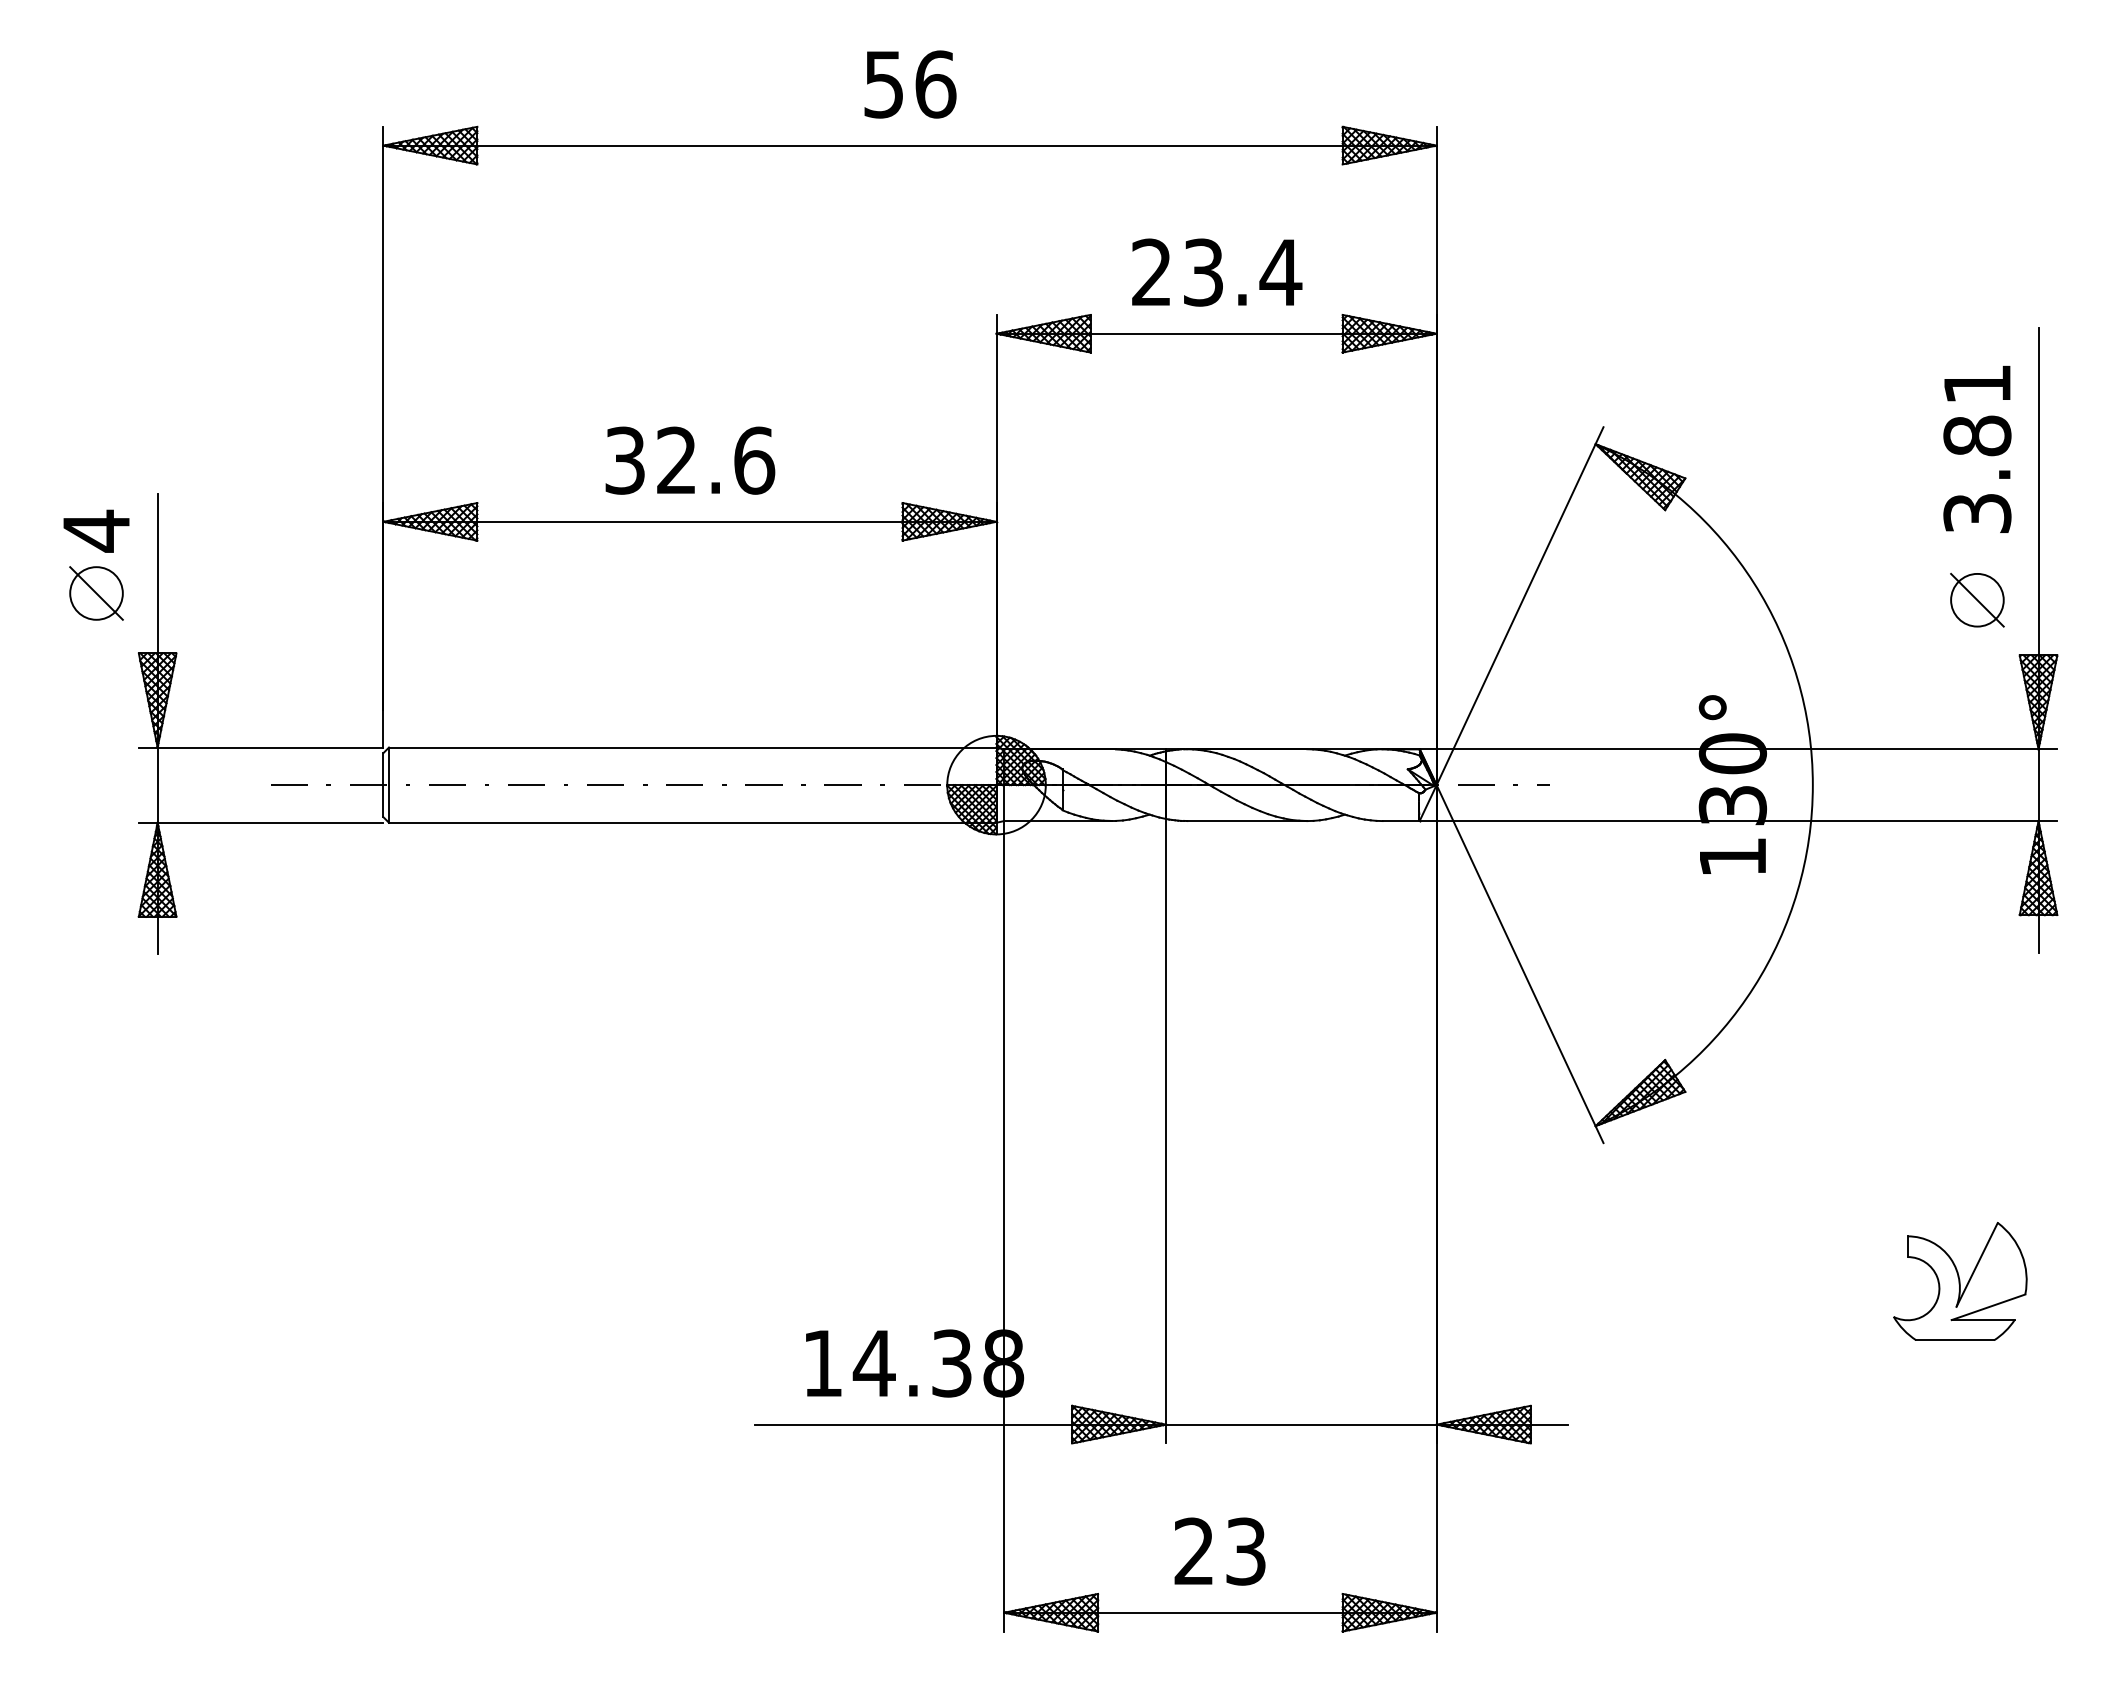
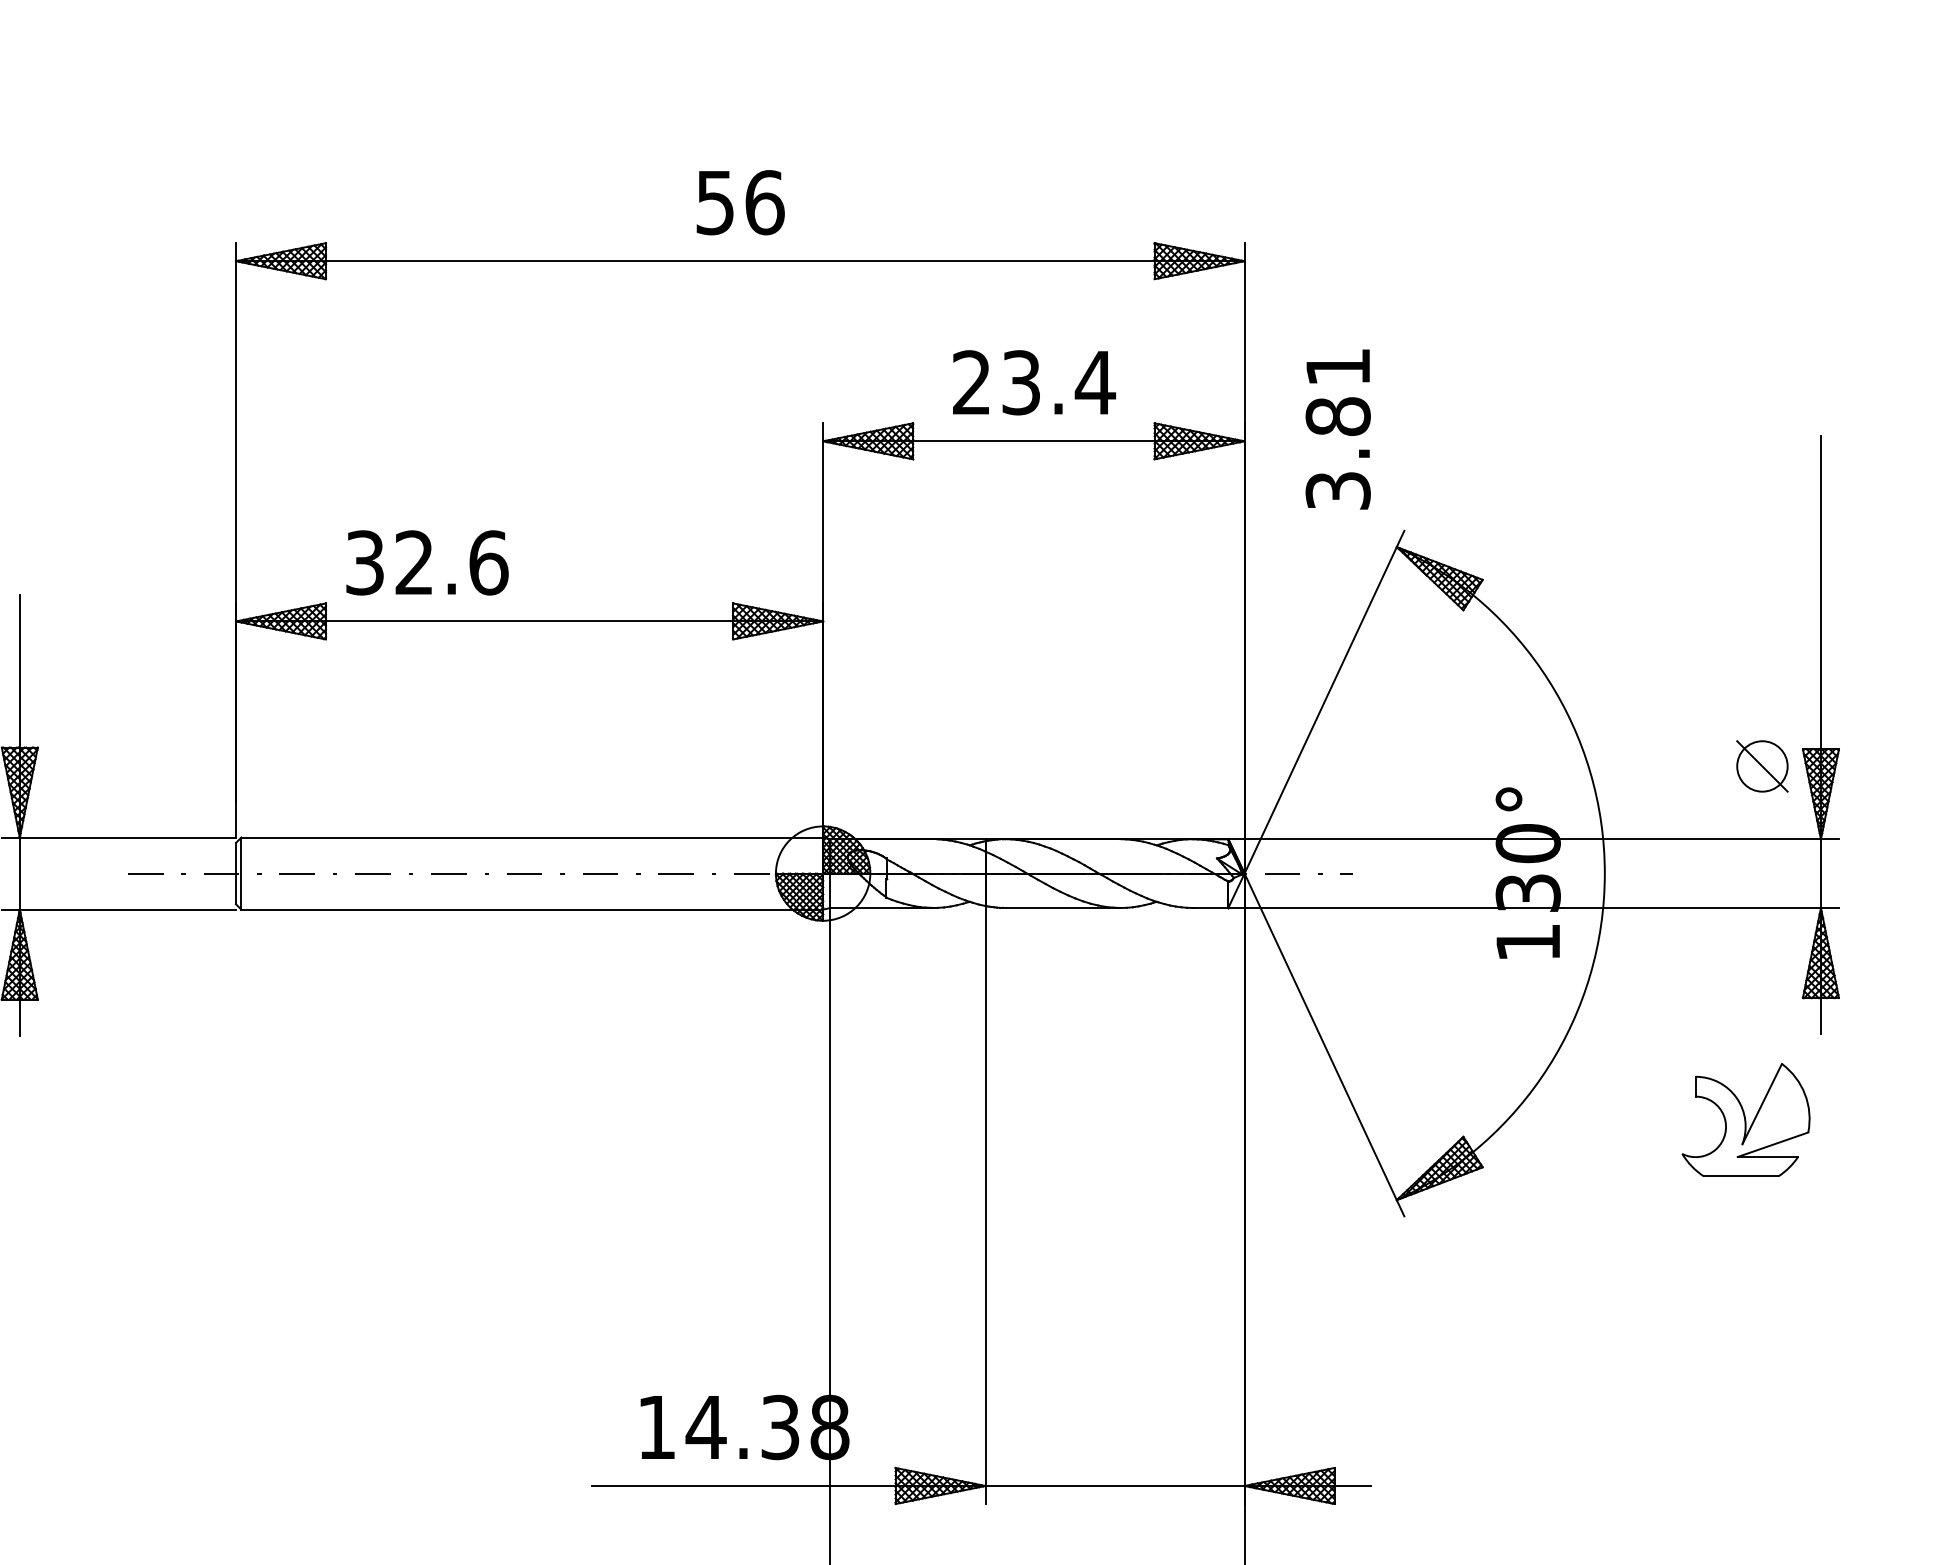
text: (1977, 449) -> (1338, 429), moved
text: (690, 460) -> (427, 562), moved
part: (1977, 599) -> (1762, 765), moved
part: (1960, 1281) -> (1746, 1120), moved

